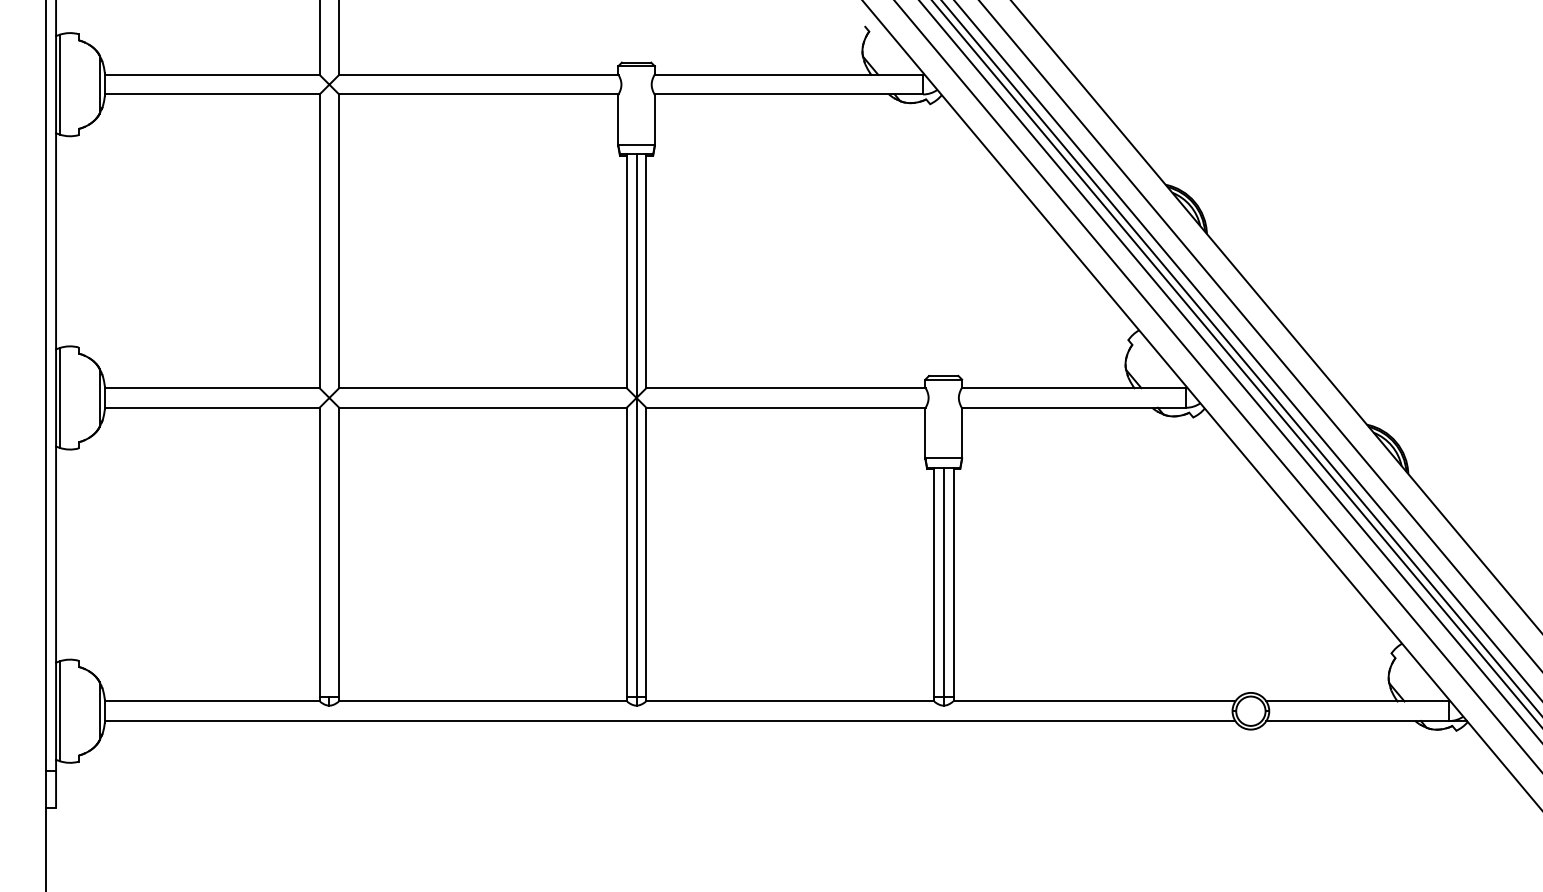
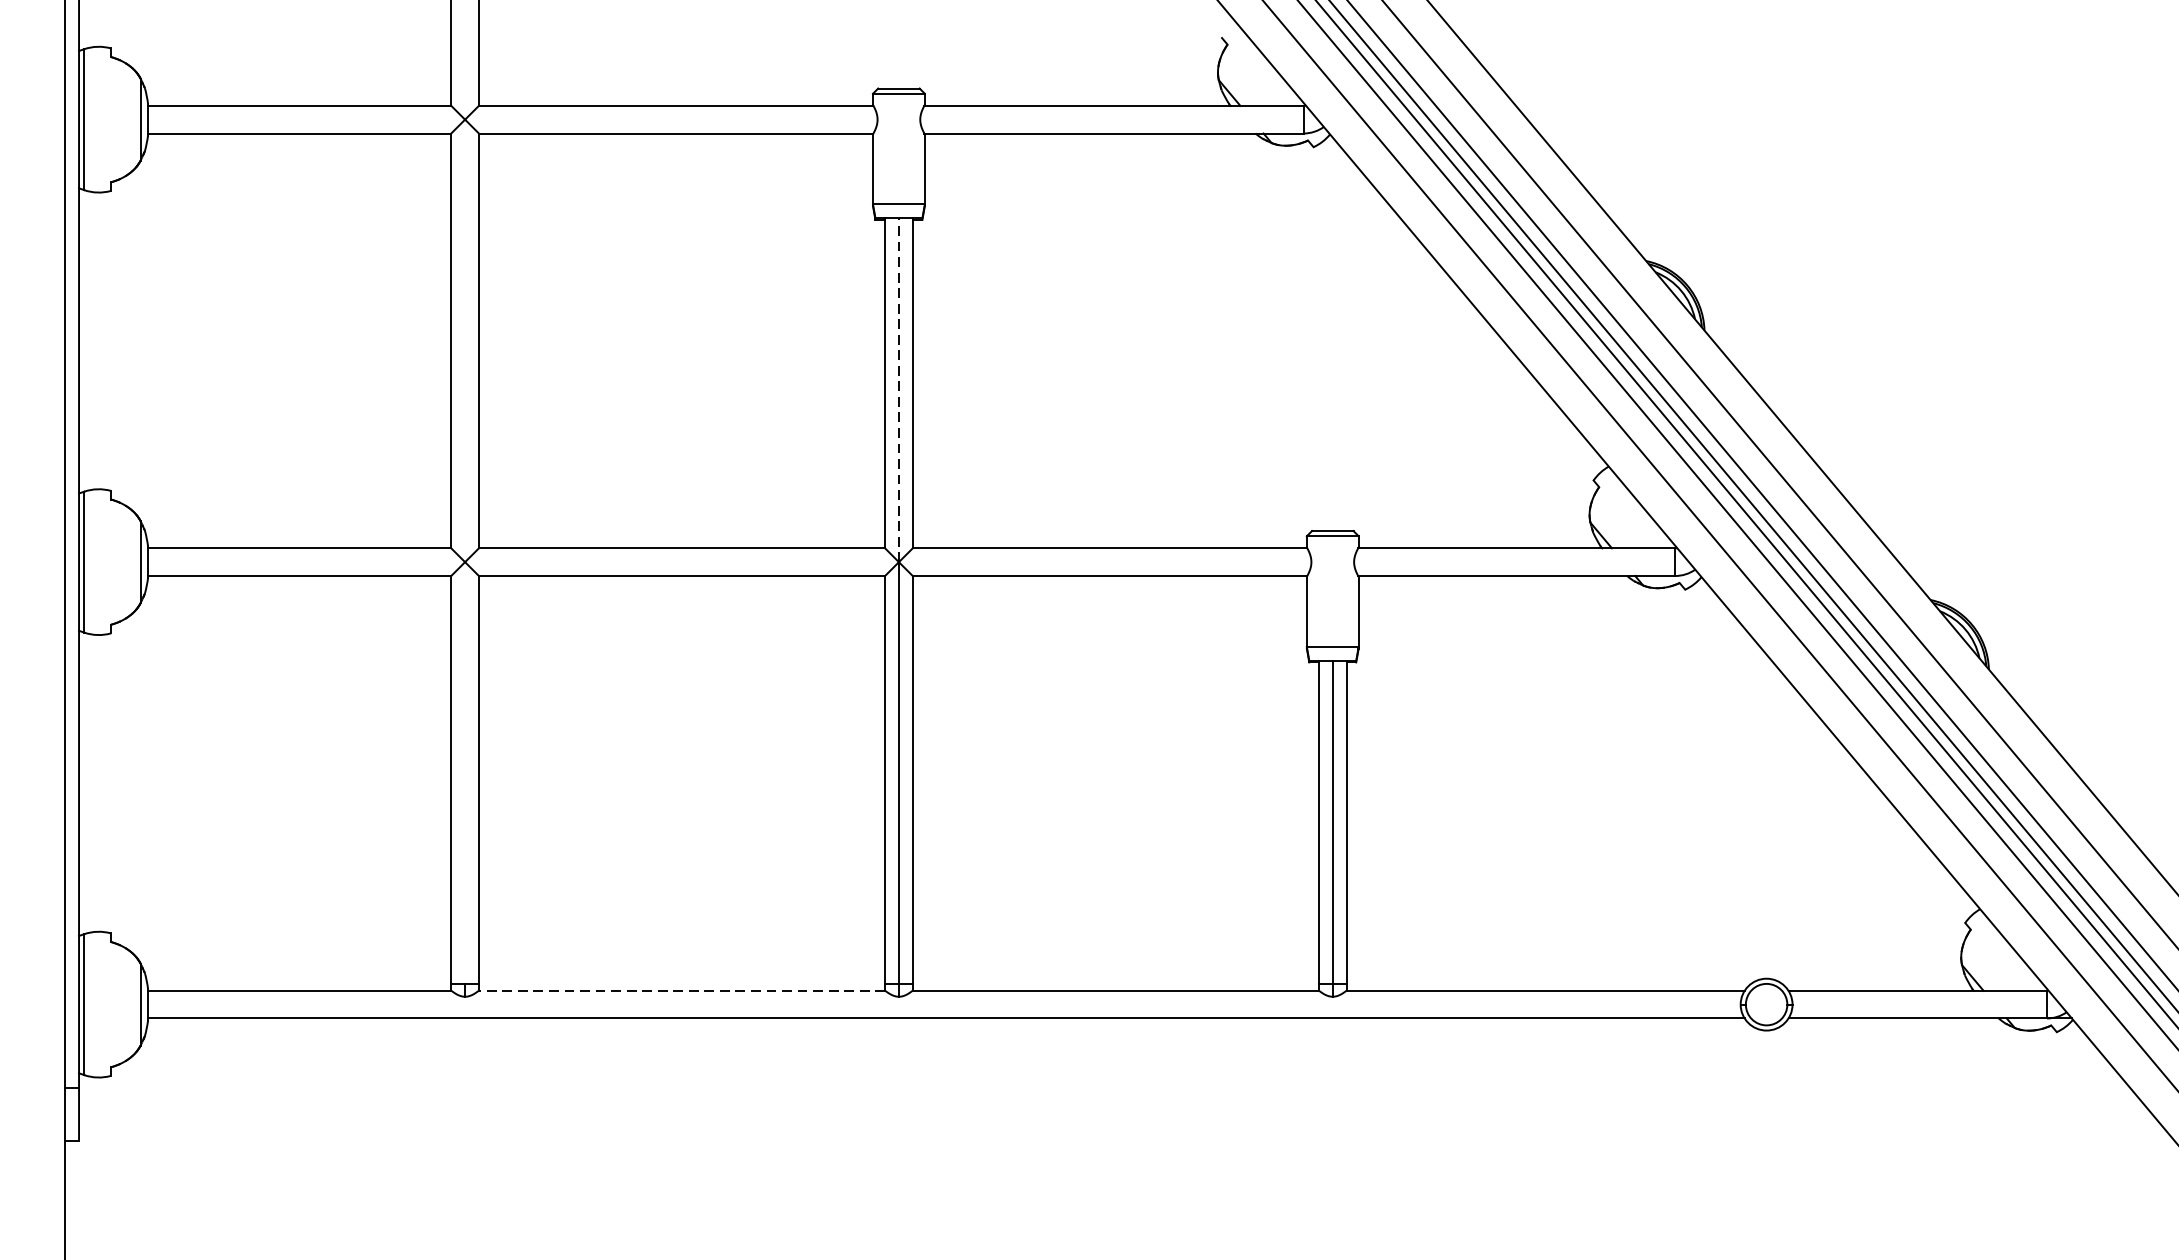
line: (636, 276) -> (898, 390), solid -> dashed
line: (482, 701) -> (681, 990), solid -> dashed

